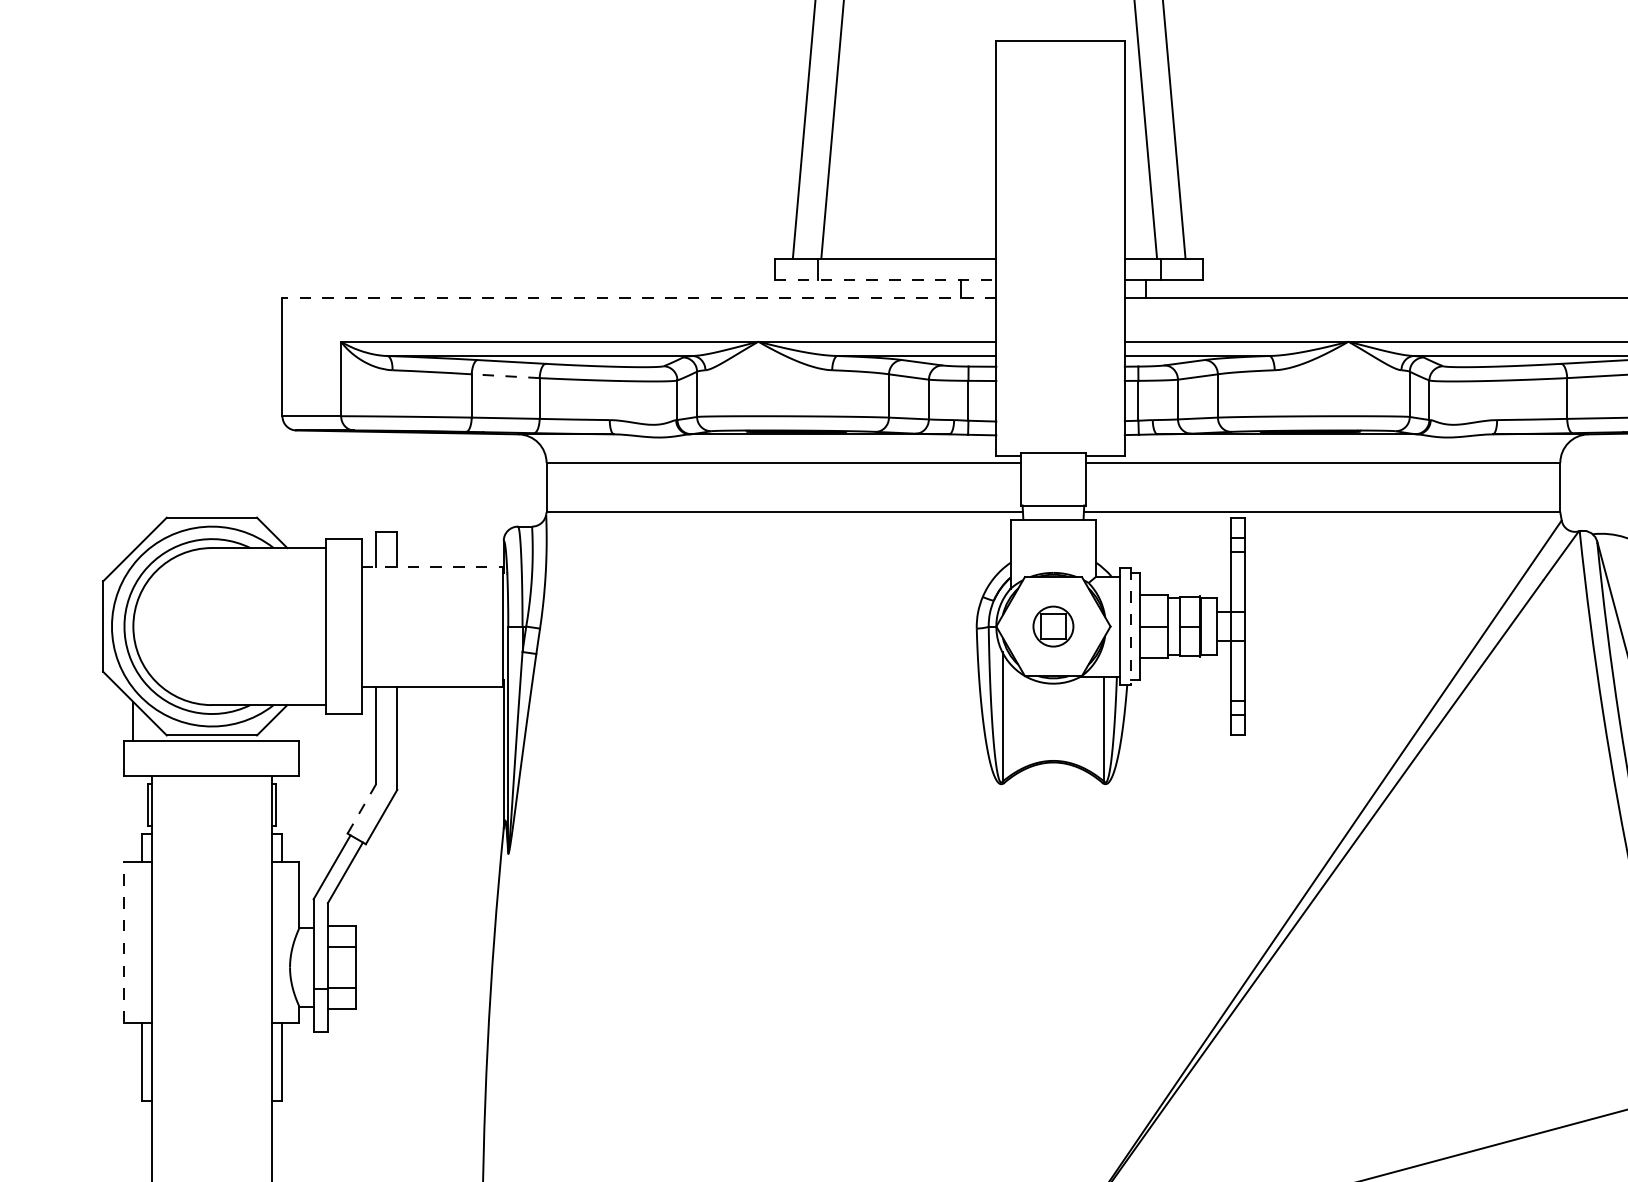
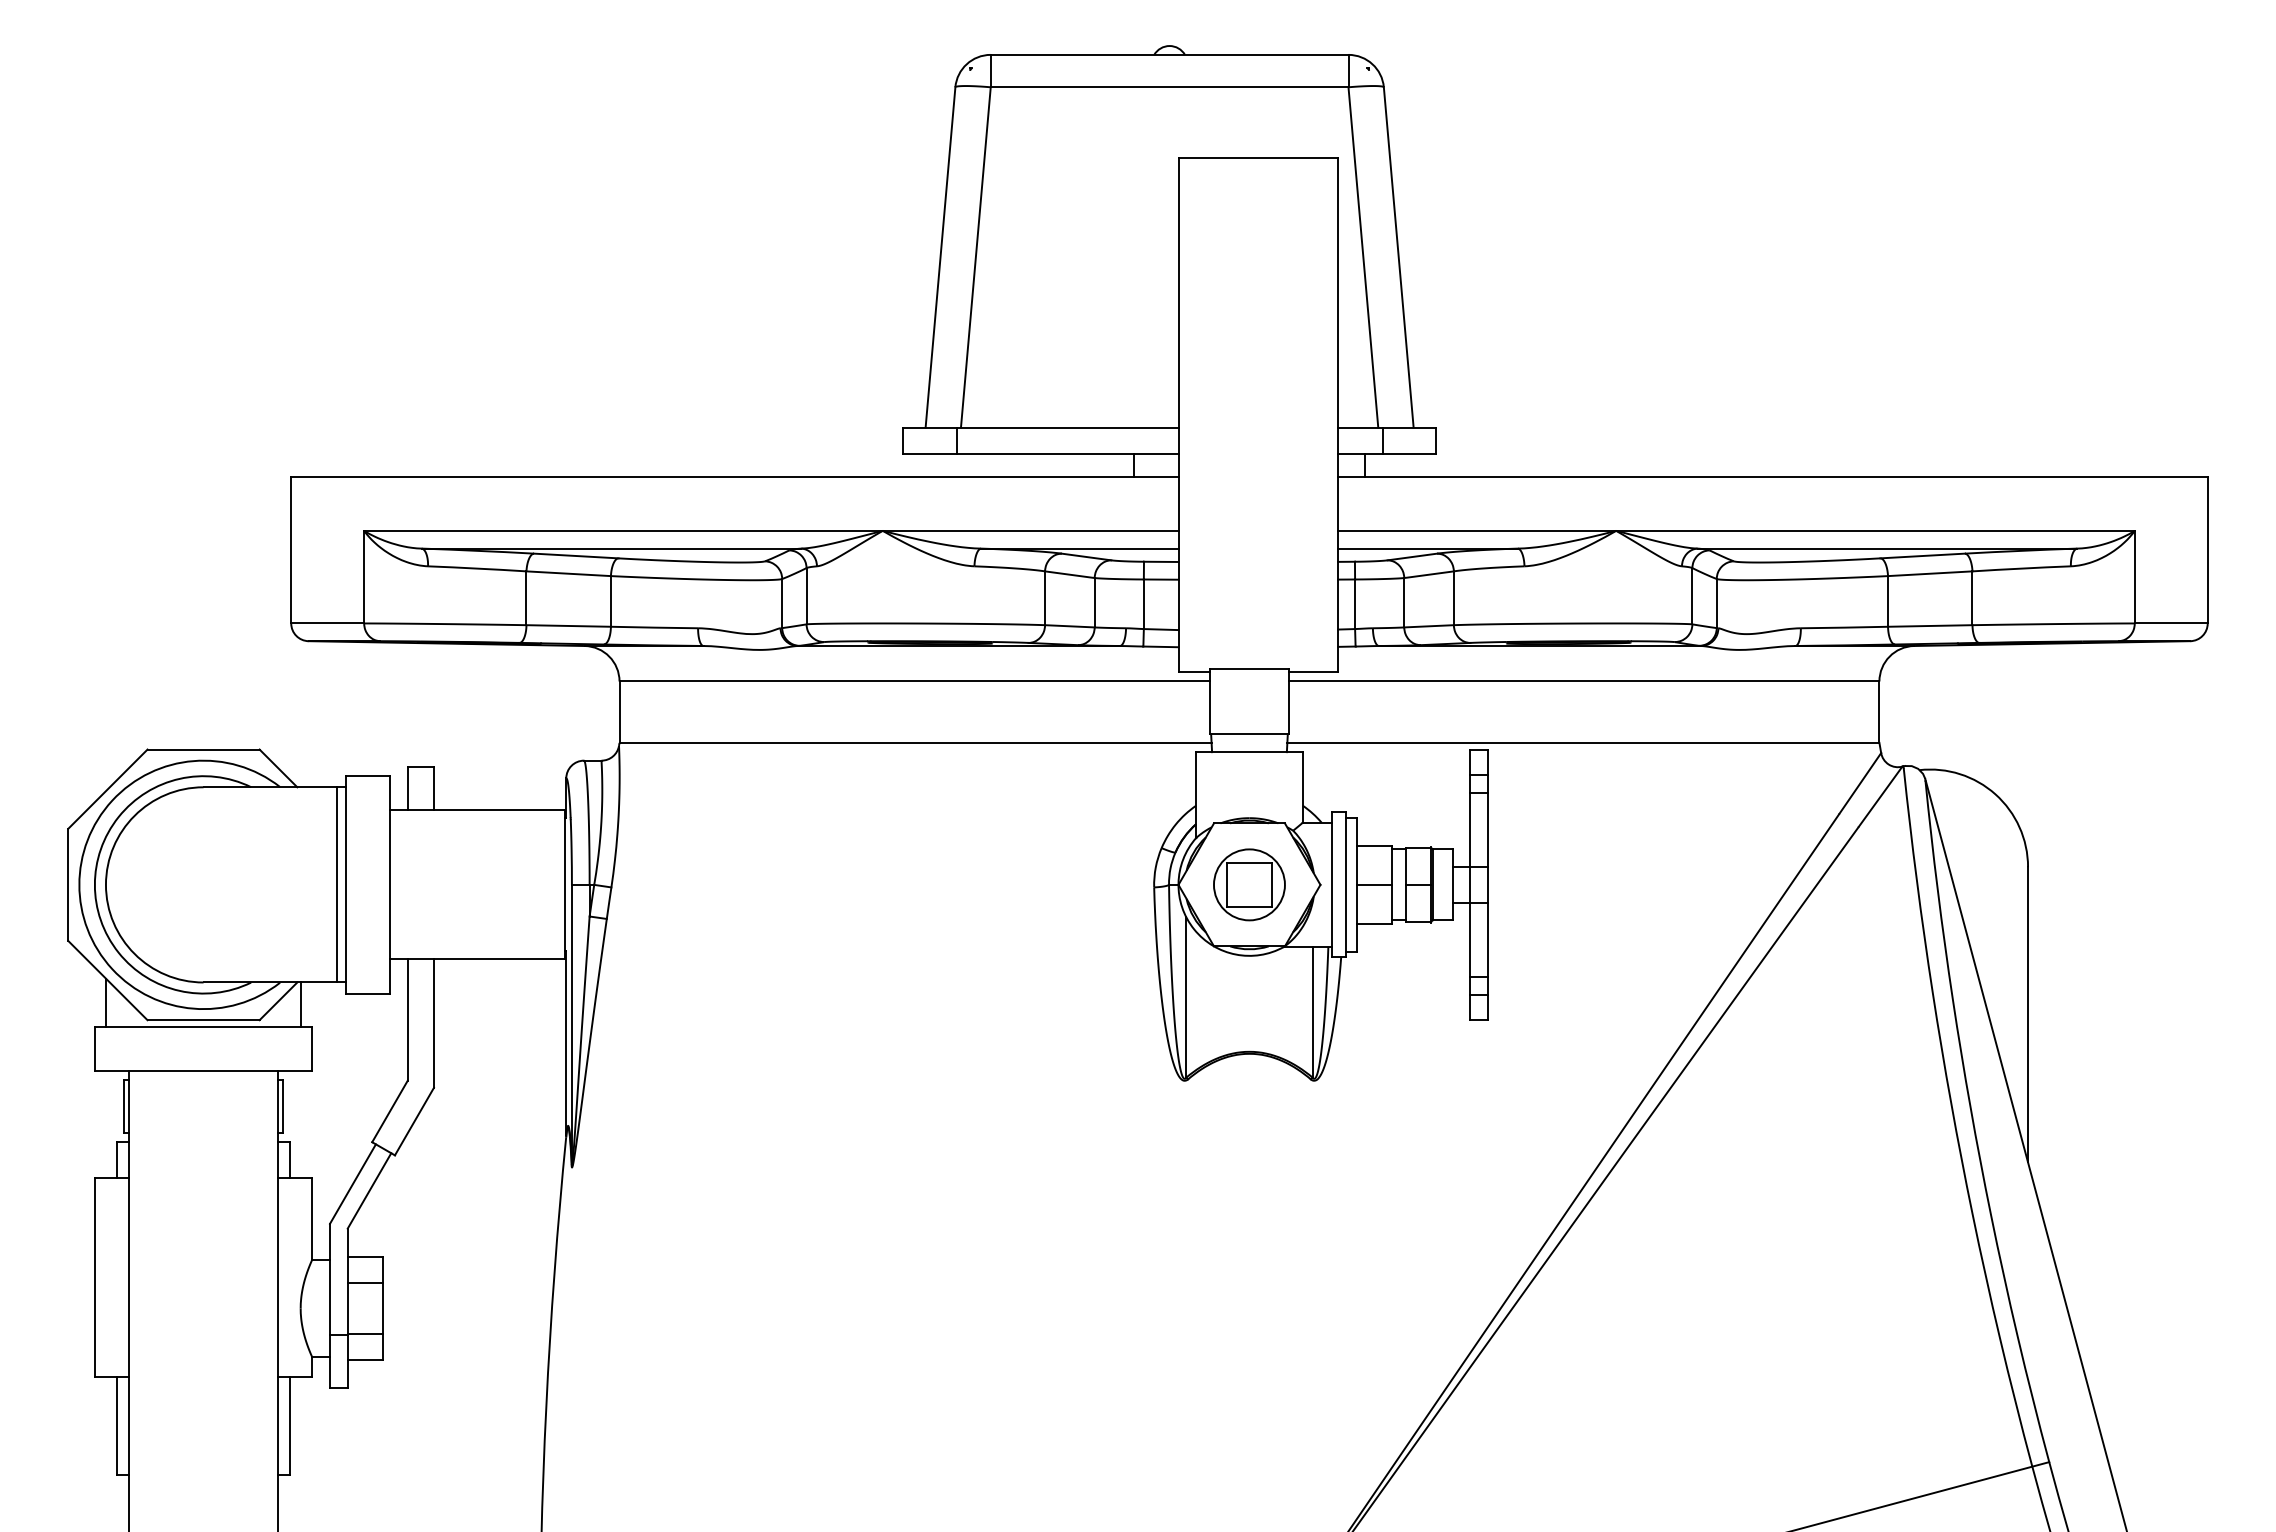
line: (885, 280) -> (1040, 454), dashed -> solid
line: (639, 297) -> (734, 476), dashed -> solid
line: (505, 376) -> (568, 573), dashed -> solid
line: (432, 566) -> (477, 810), dashed -> solid
line: (318, 626) -> (336, 884), added
part: (1053, 626) -> (1249, 884), size x1.43
line: (1131, 627) -> (1346, 885), dashed -> solid
line: (290, 722) -> (301, 1004), added
line: (361, 808) -> (389, 1111), dashed -> solid
line: (124, 942) -> (94, 1277), dashed -> solid

